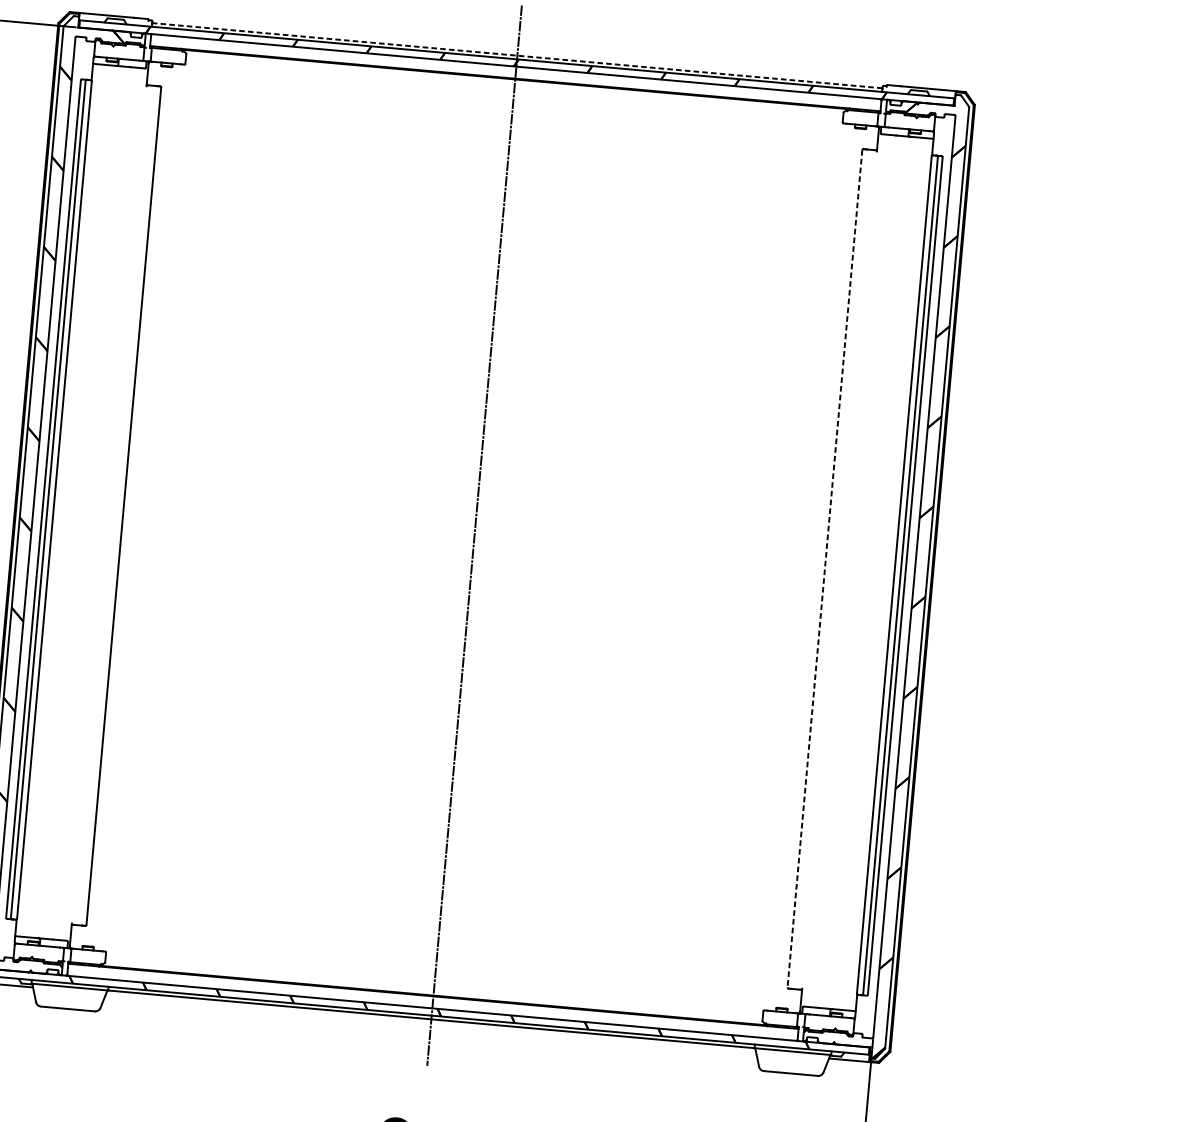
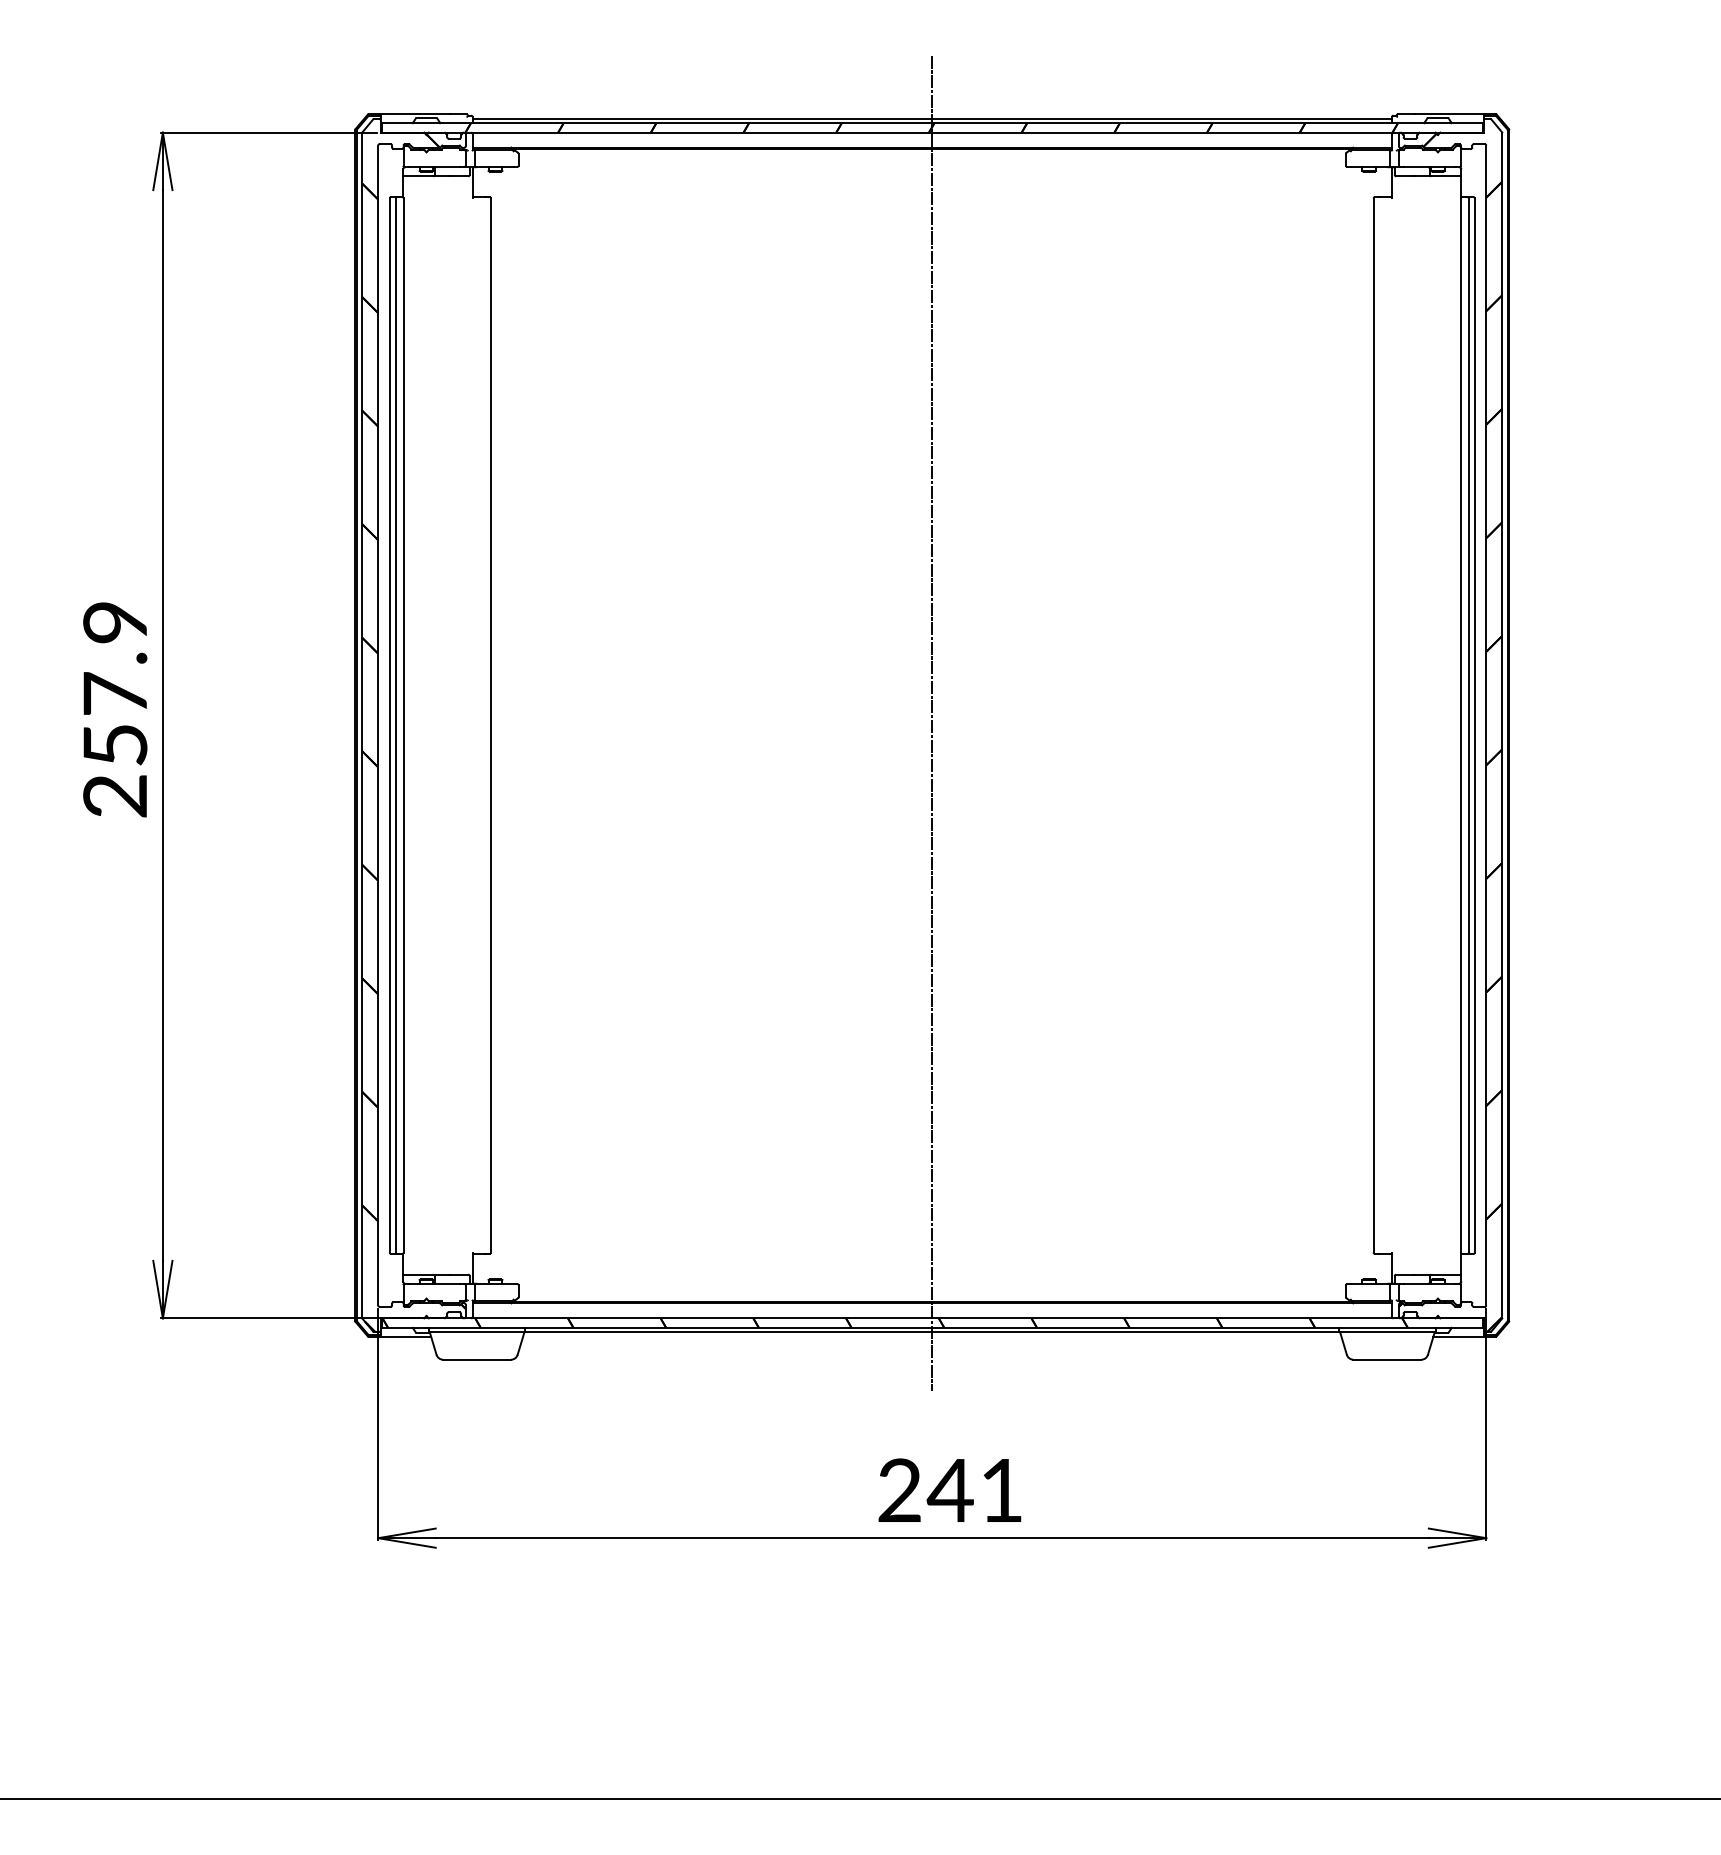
line: (517, 55) -> (932, 118), dashed -> solid
line: (824, 569) -> (1373, 726), dashed -> solid

